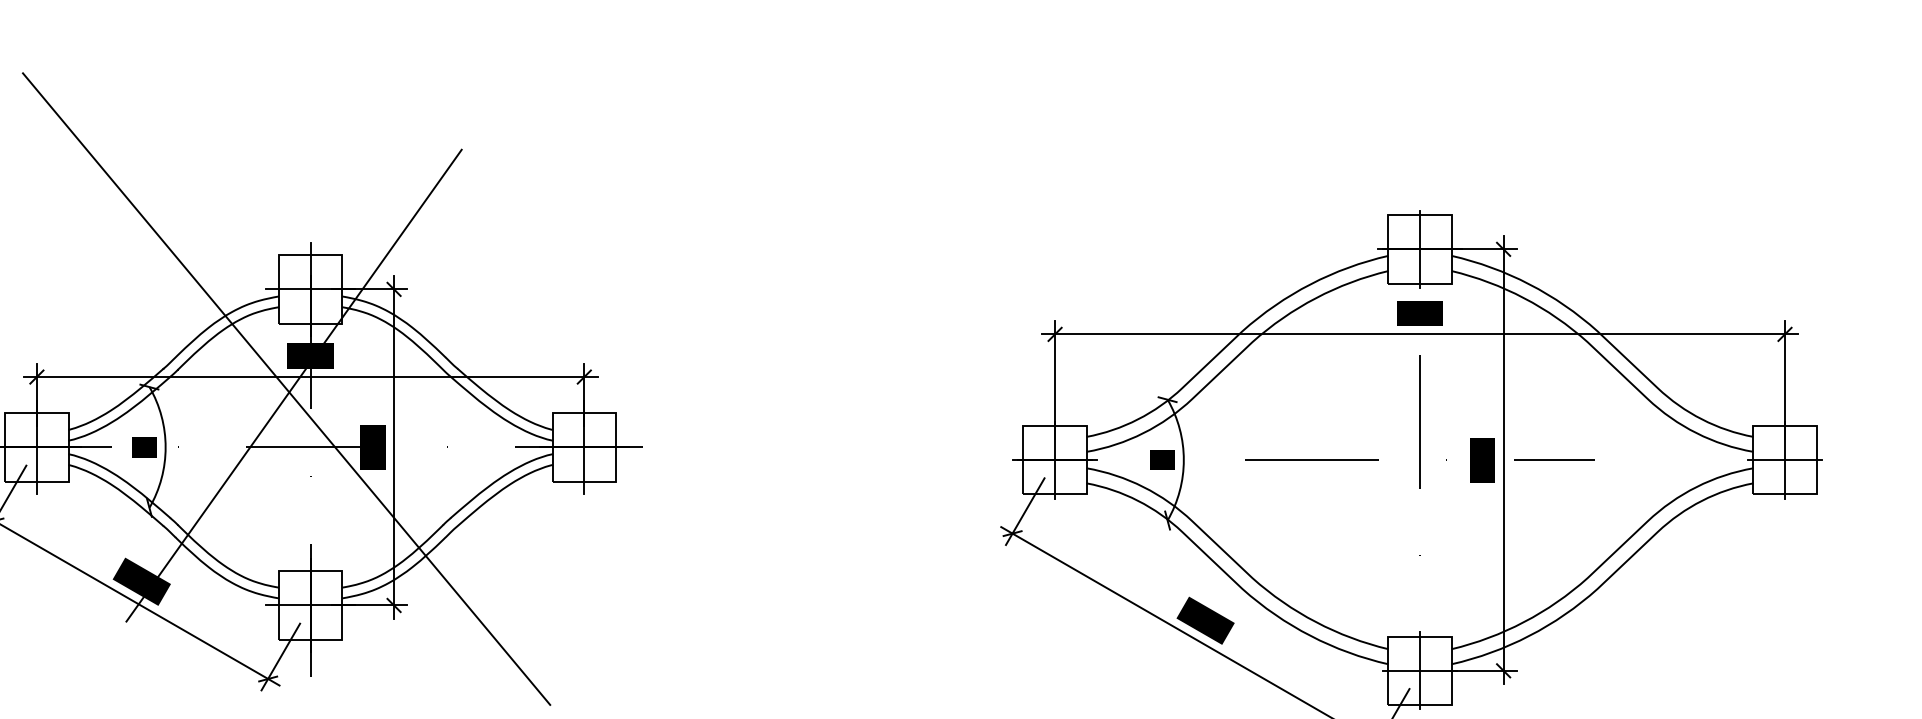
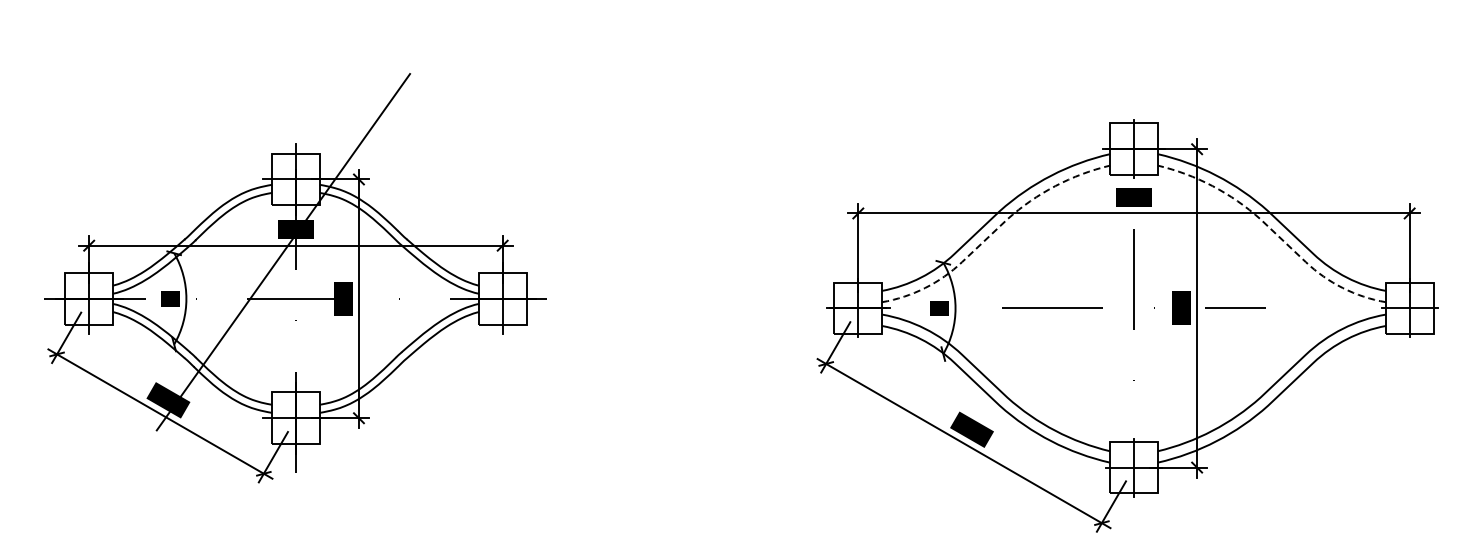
line: (1234, 359) -> (993, 232), solid -> dashed
line: (1606, 359) -> (1274, 232), solid -> dashed
line: (286, 388) -> (277, 254), removed

